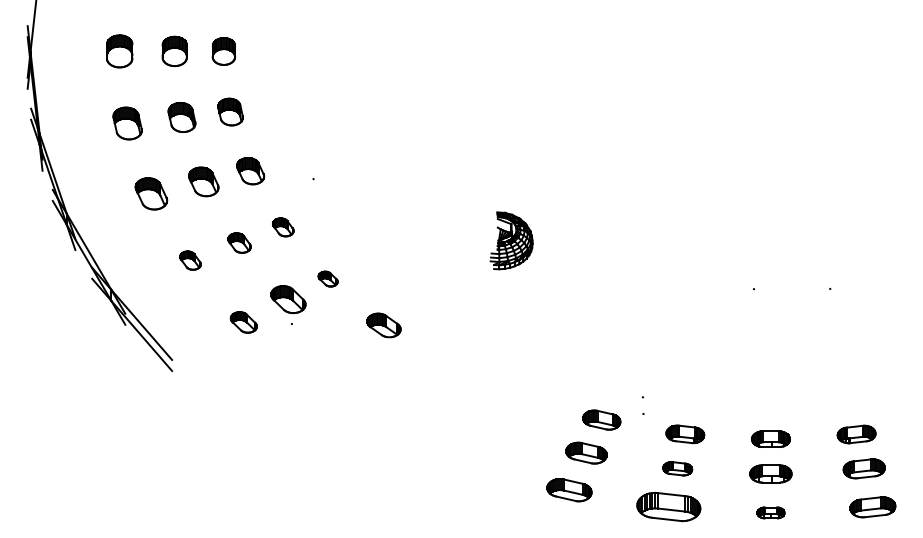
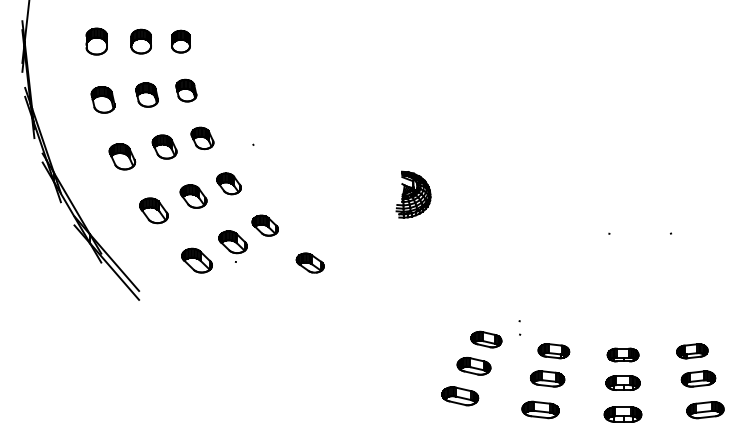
part: (282, 227) -> (228, 183), size x1.43
part: (239, 242) -> (193, 196), size x1.43
part: (190, 260) -> (153, 210), size x1.67
part: (327, 278) -> (264, 225), size x1.67
part: (243, 322) -> (196, 260), size x1.43
part: (677, 468) -> (547, 378), size x1.43
part: (668, 507) -> (540, 410), size x0.71
part: (770, 512) -> (622, 414), size x1.67

